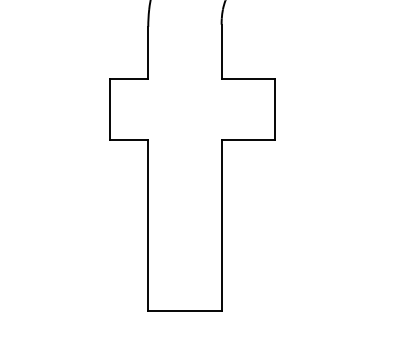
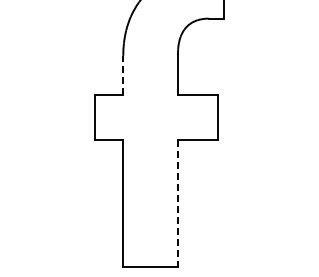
line: (148, 51) -> (123, 74), solid -> dashed
line: (220, 224) -> (177, 203), solid -> dashed

